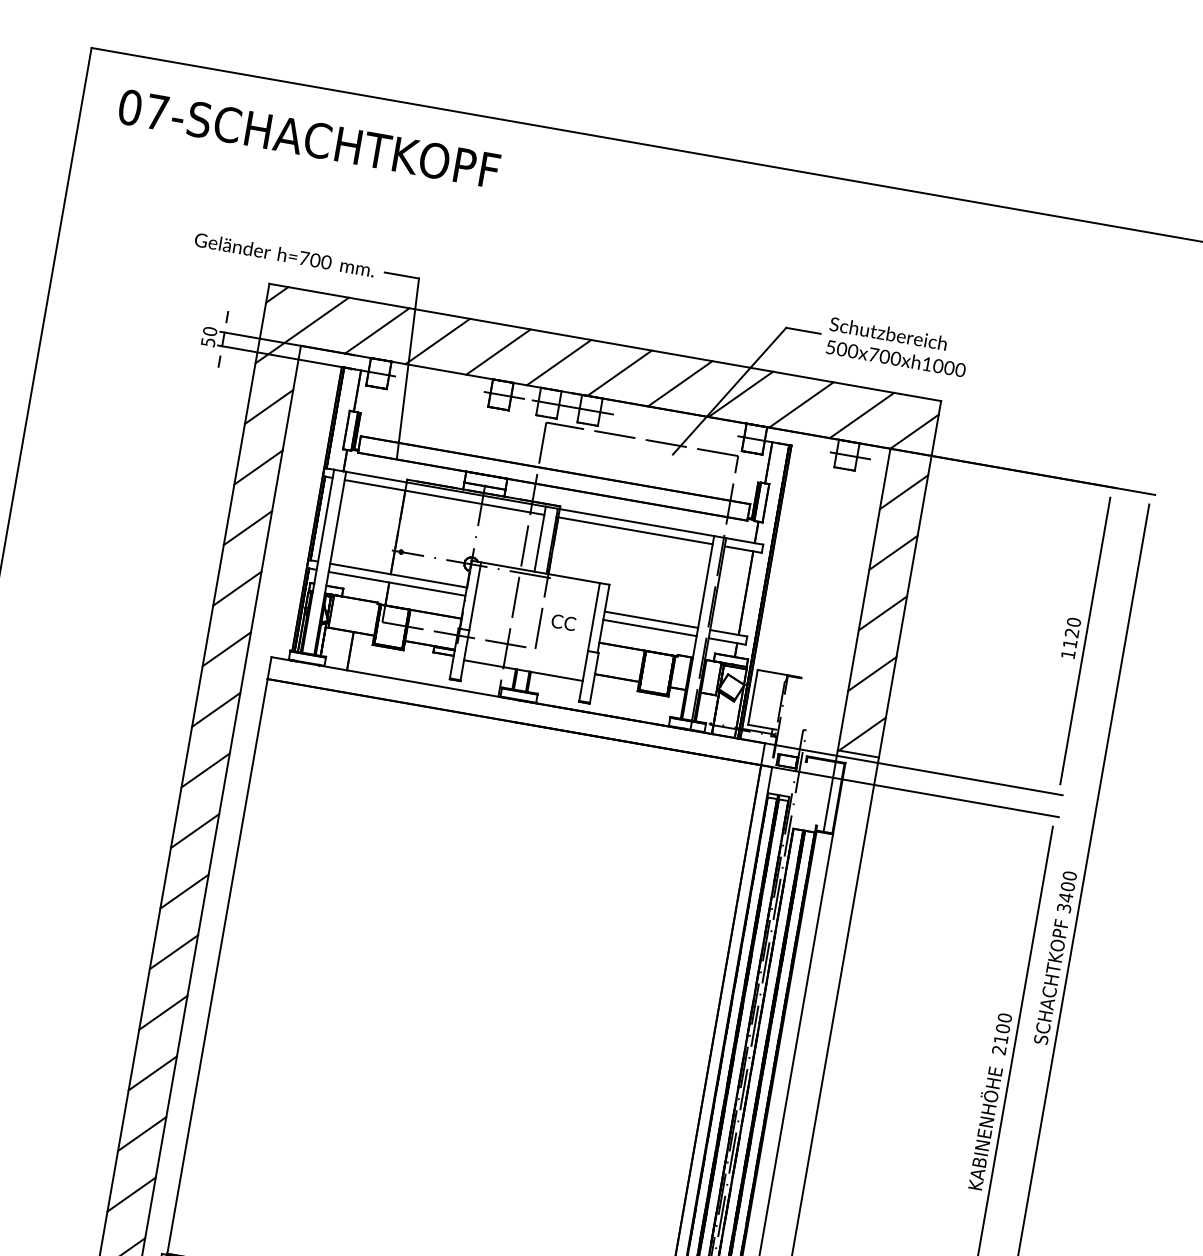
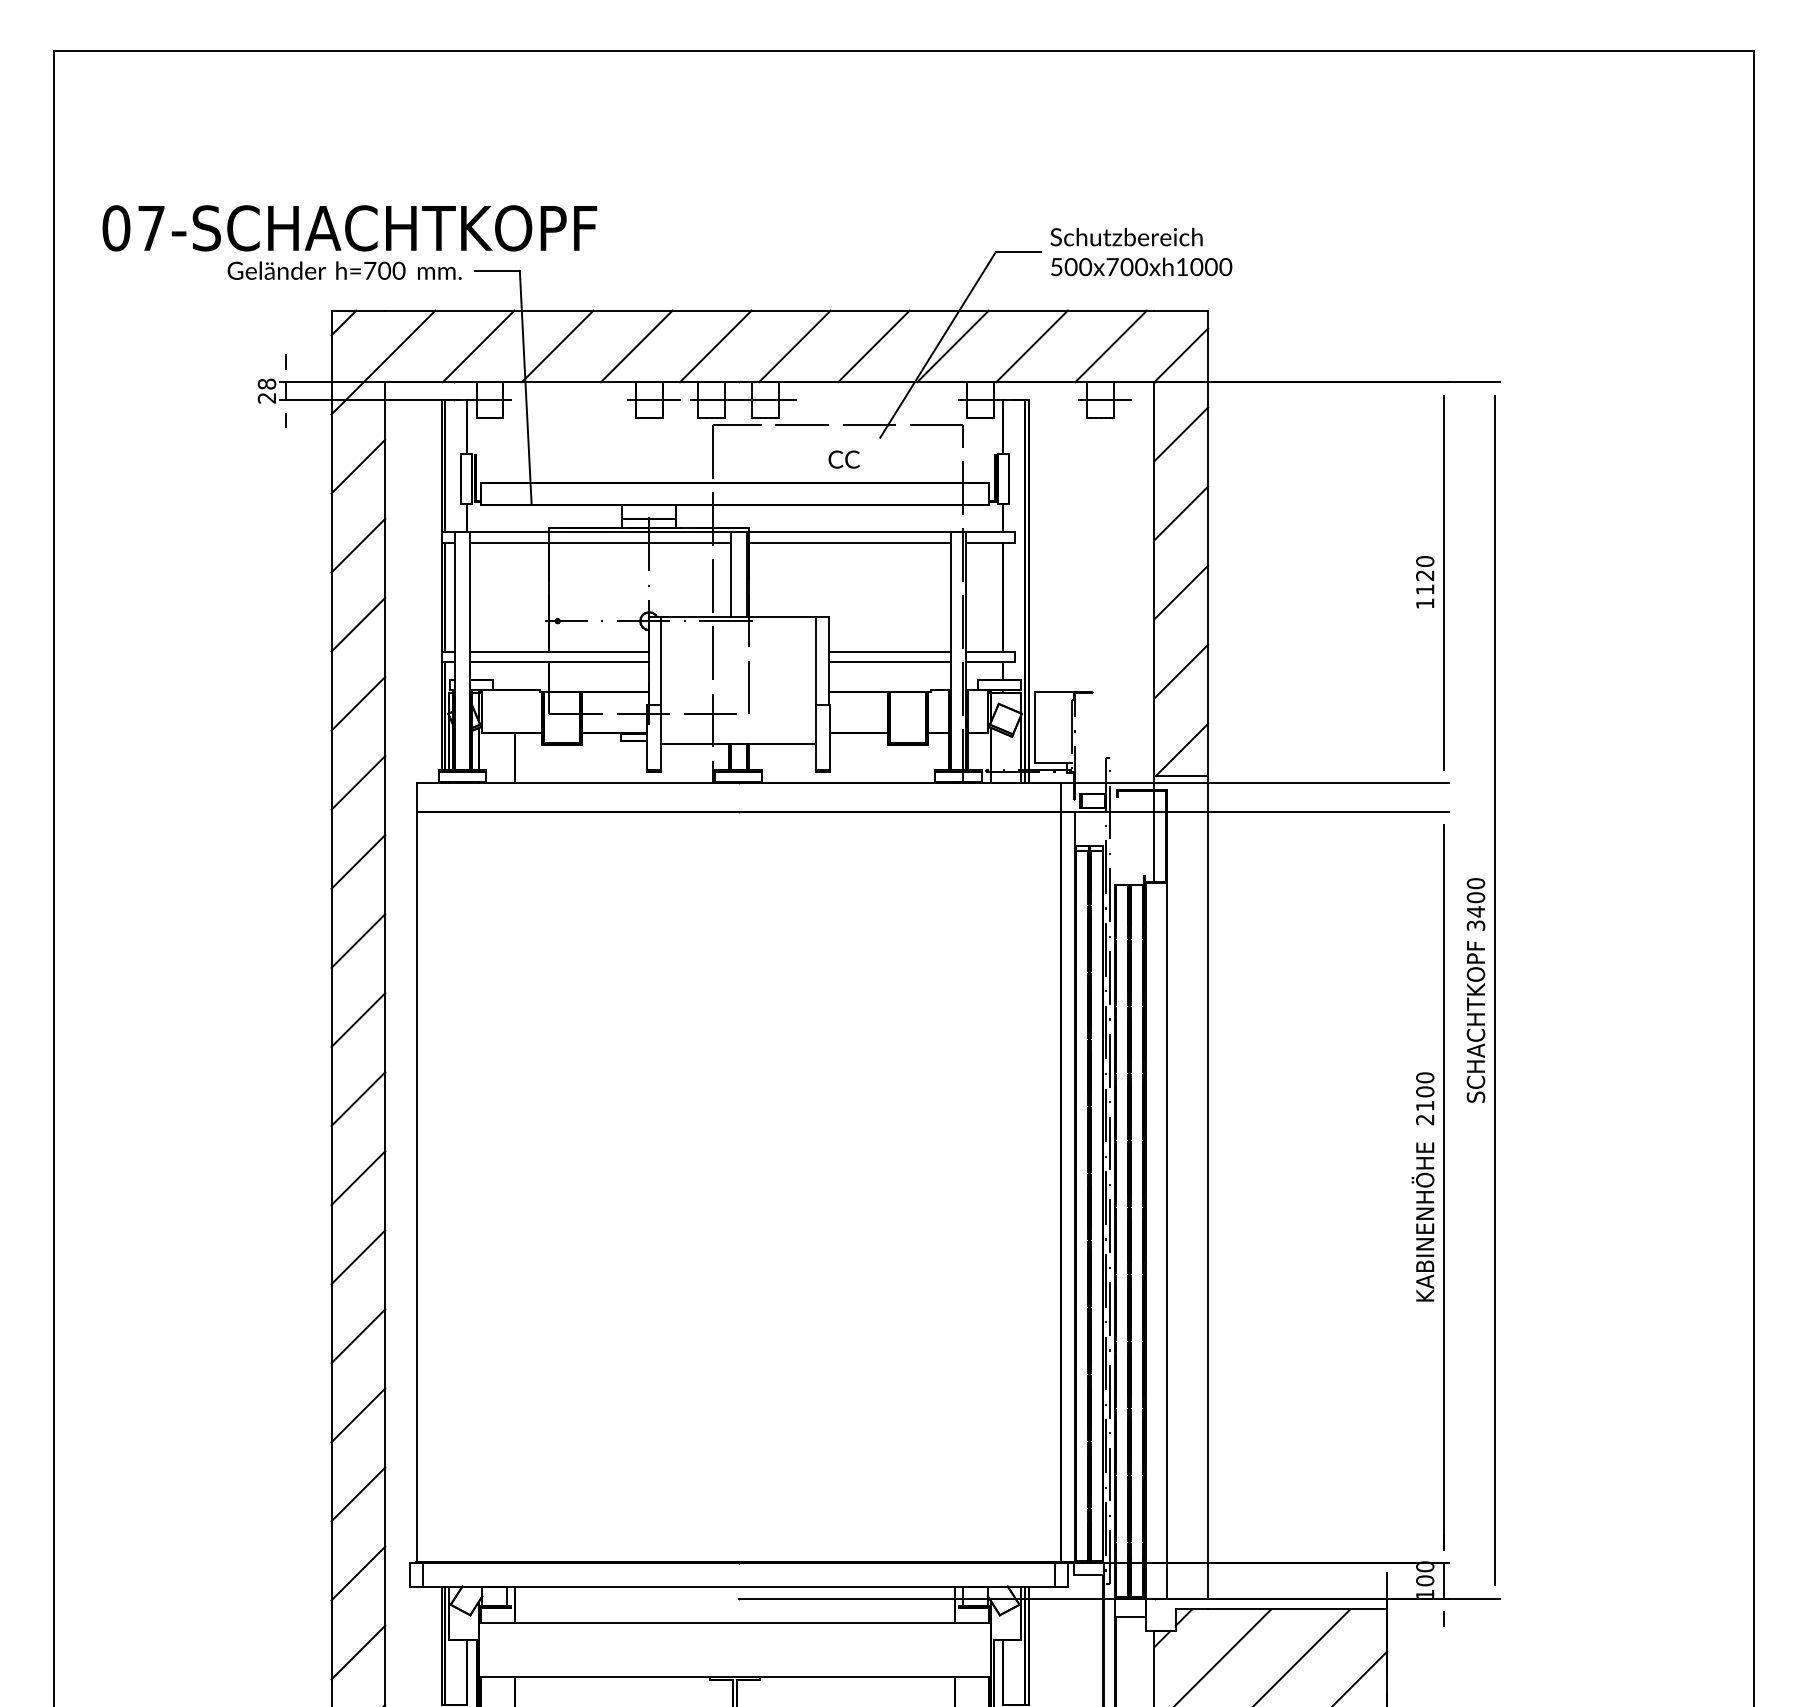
text: (308, 138) -> (349, 228), moved
text: (208, 336) -> (266, 390), 50 -> 28
text: (563, 622) -> (843, 459), moved

